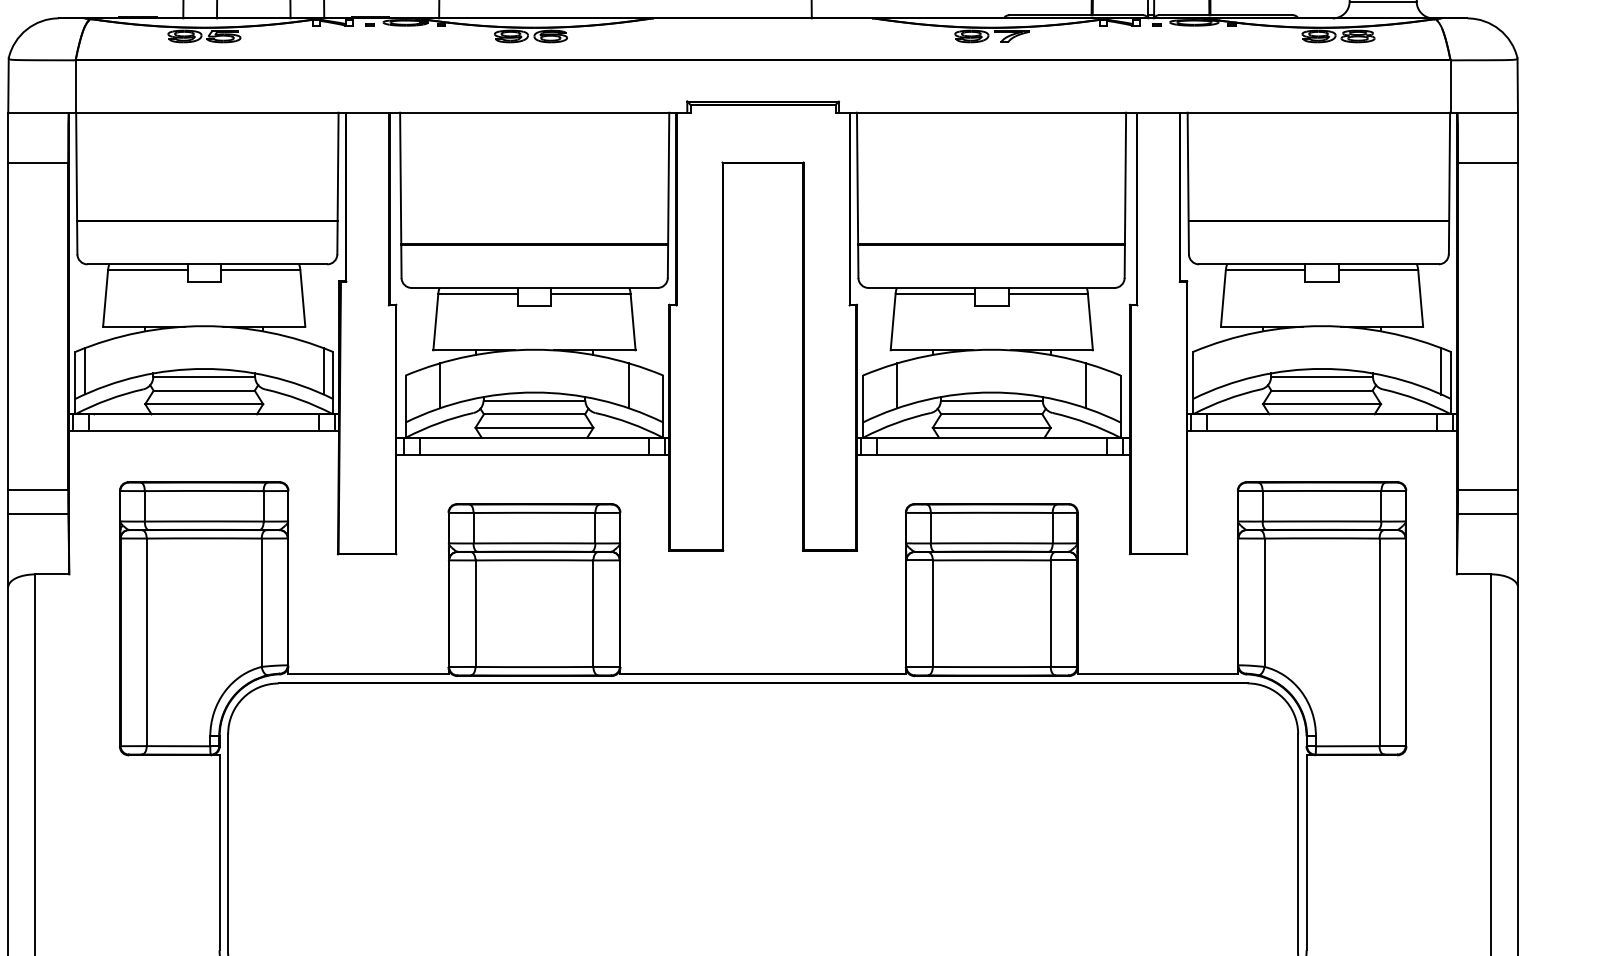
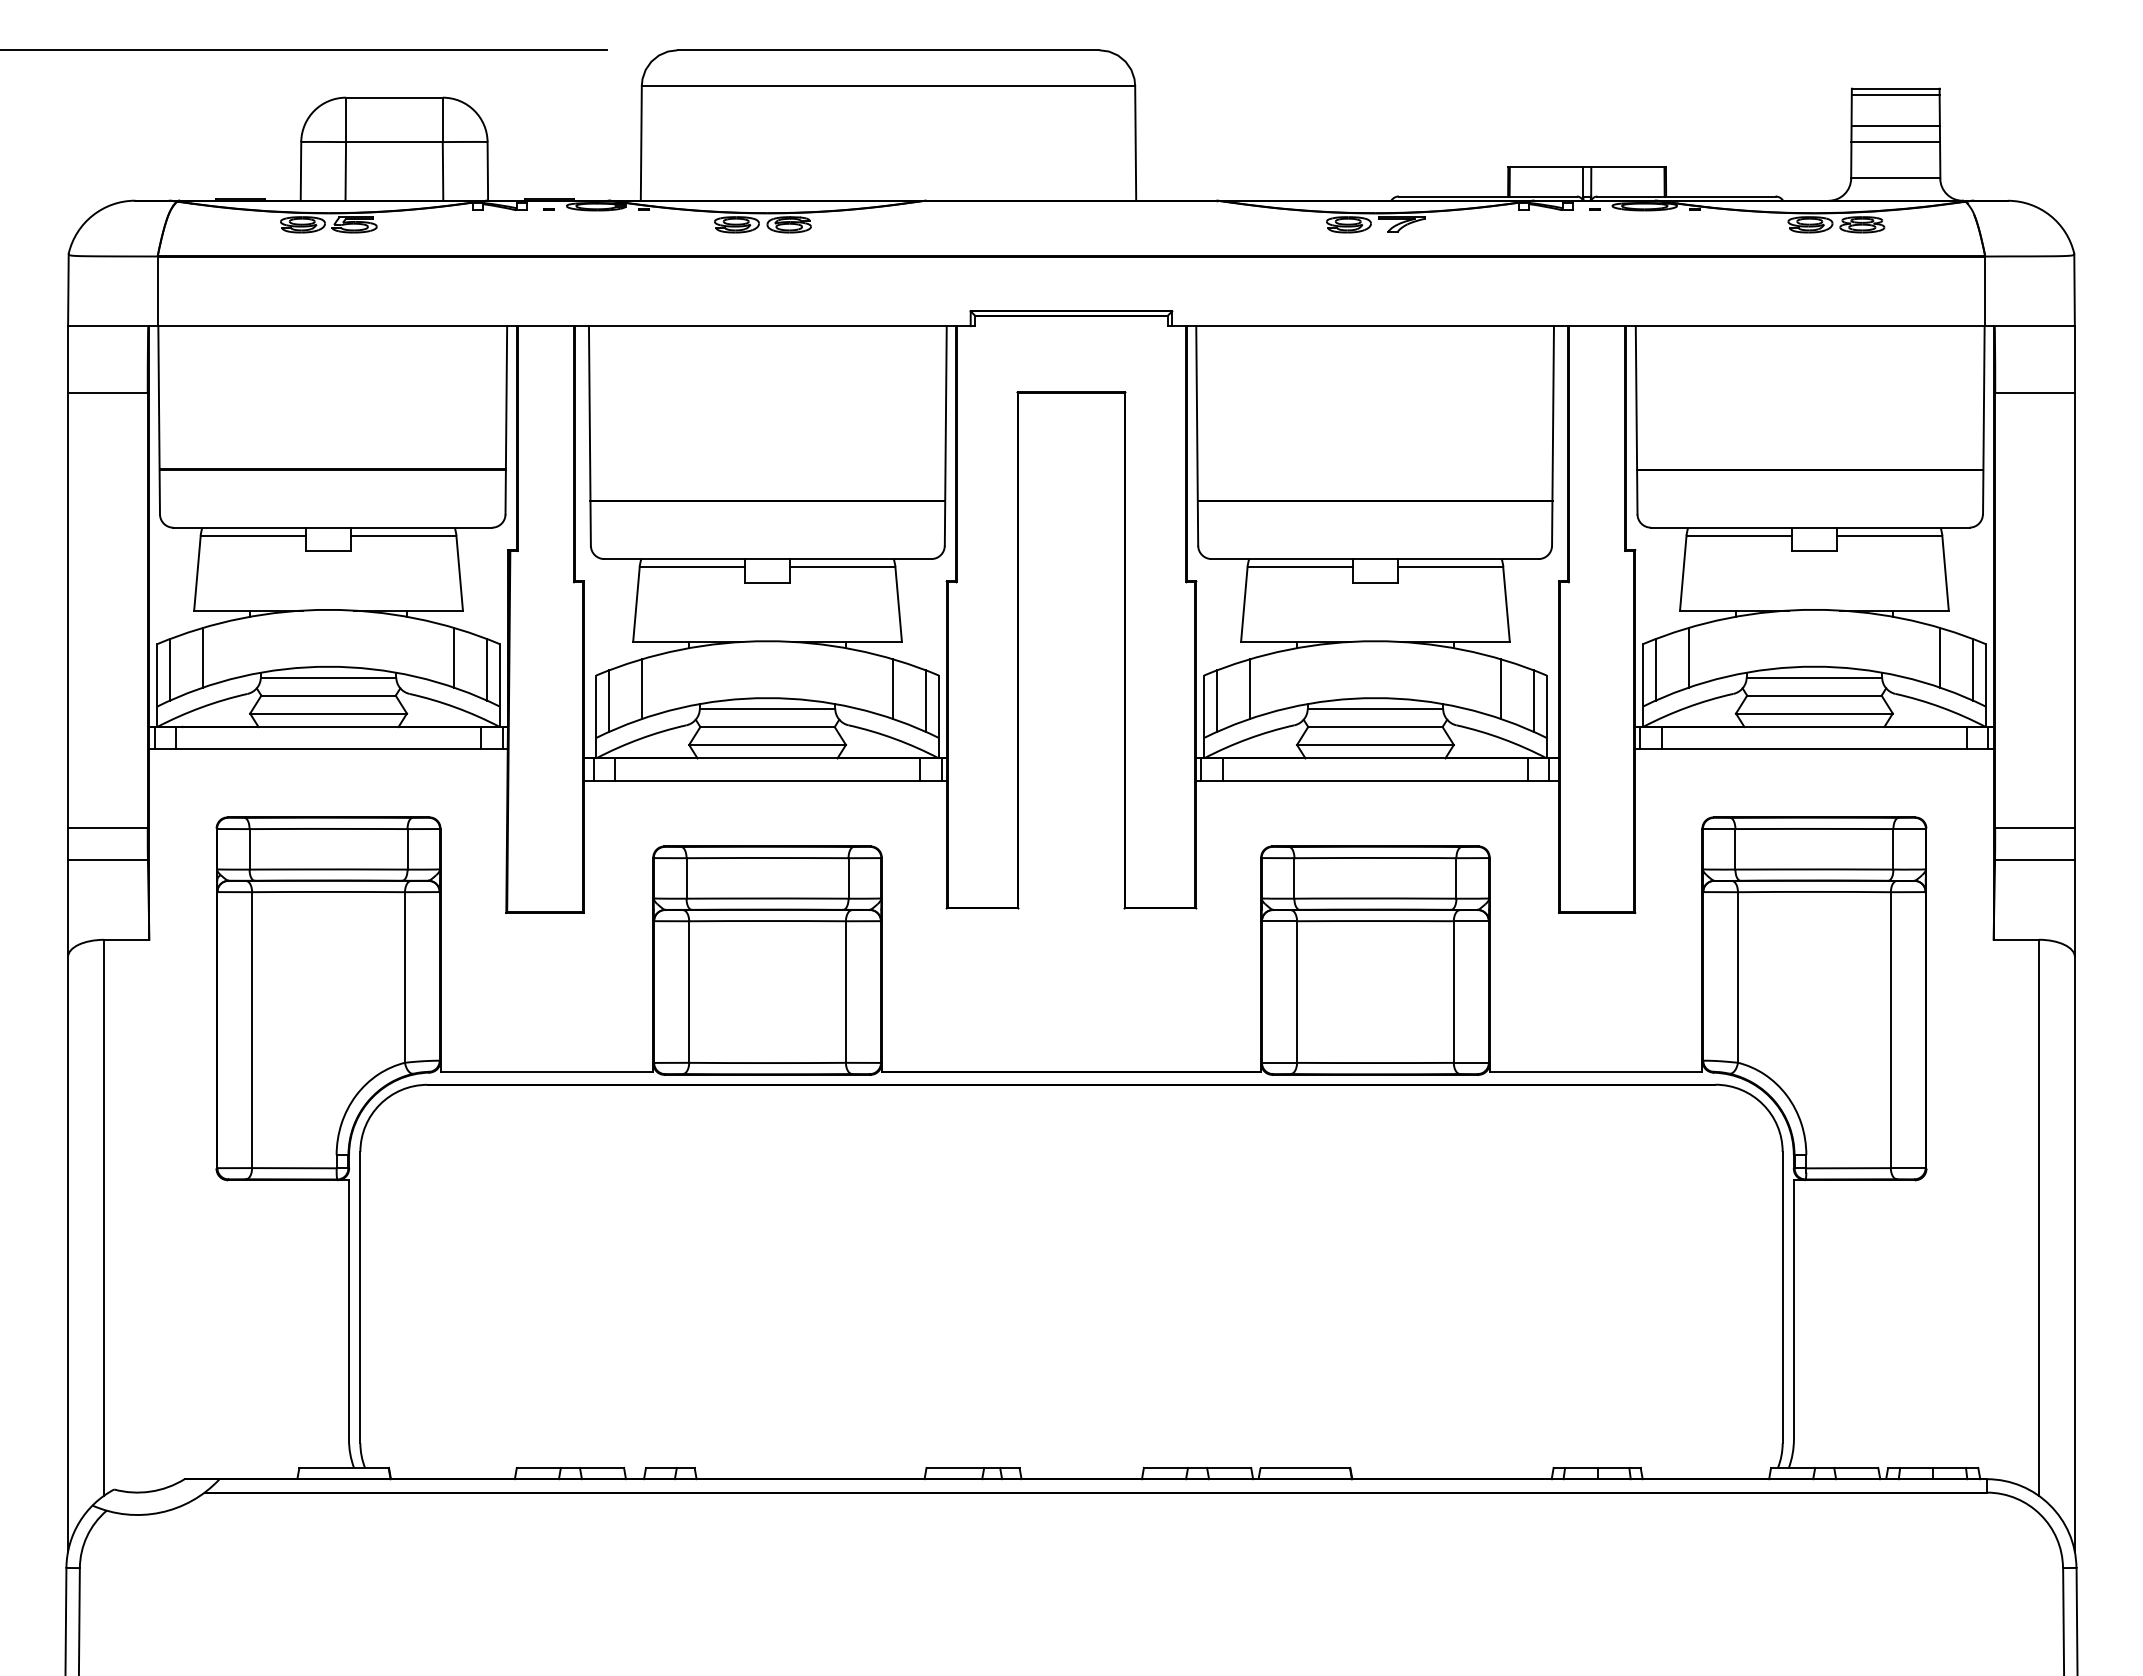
line: (109, 362) -> (202, 657), added
line: (298, 362) -> (454, 657), added
line: (1227, 362) -> (1688, 657), added
line: (1416, 362) -> (1940, 657), added
line: (1202, 371) -> (1655, 669), added
line: (414, 395) -> (608, 701), added
line: (654, 395) -> (926, 701), added
line: (872, 395) -> (1216, 701), added
line: (1111, 395) -> (1534, 701), added

